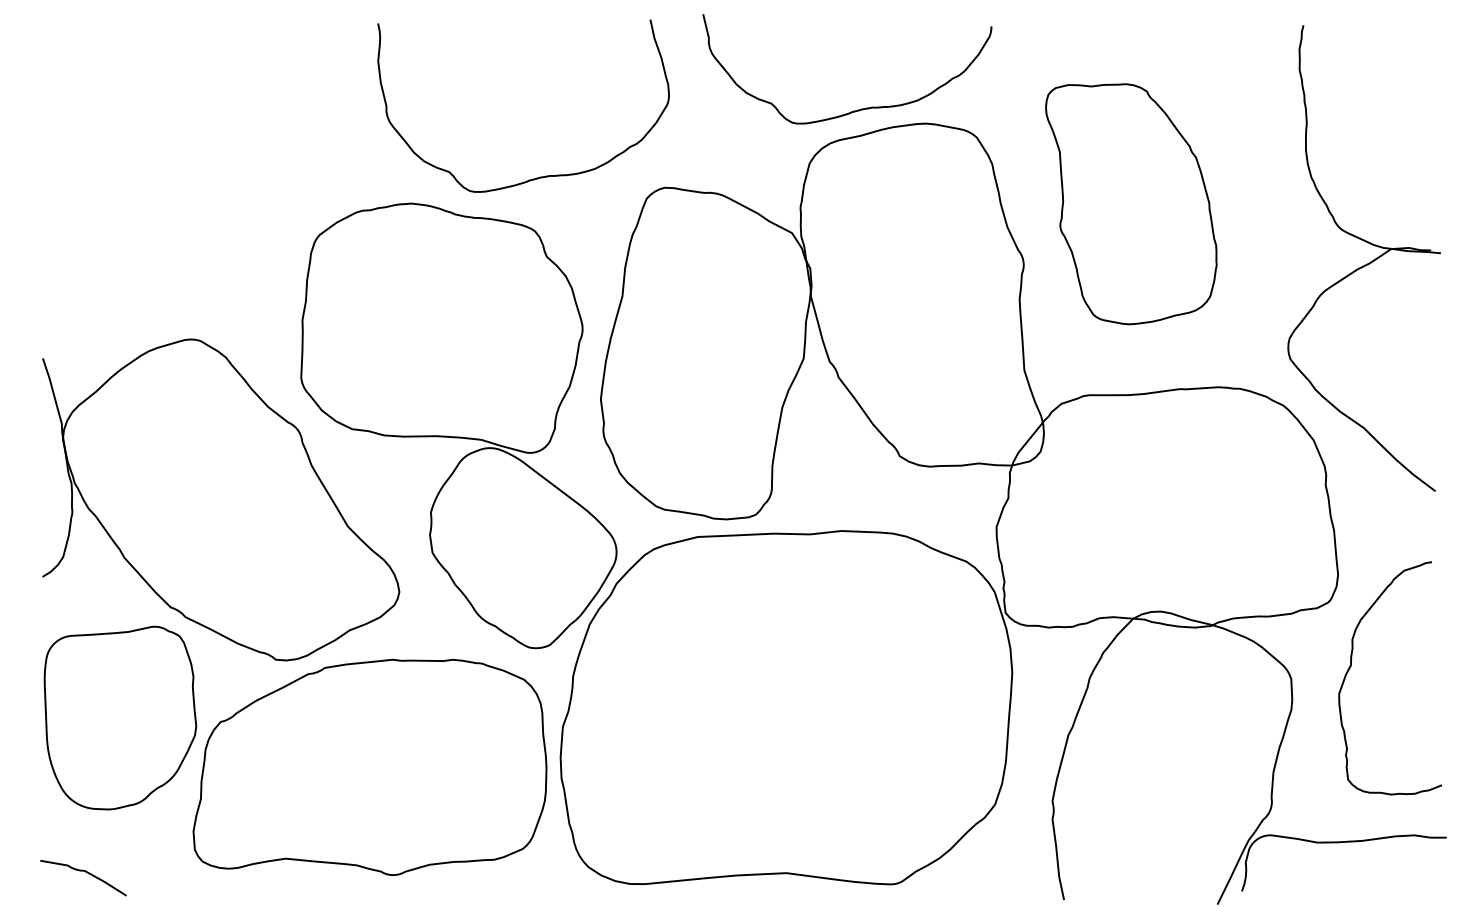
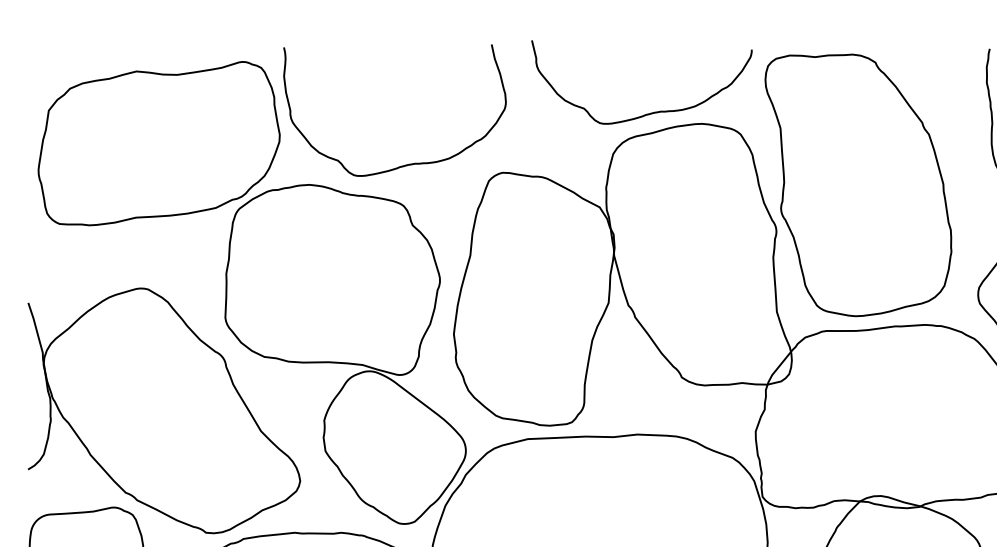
part: (214, 149) -> (159, 143), added
part: (1131, 203) -> (858, 184), size x1.43

